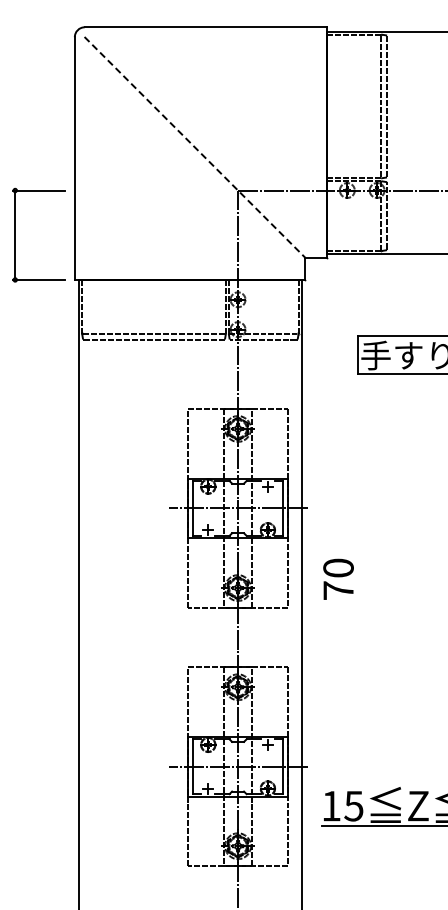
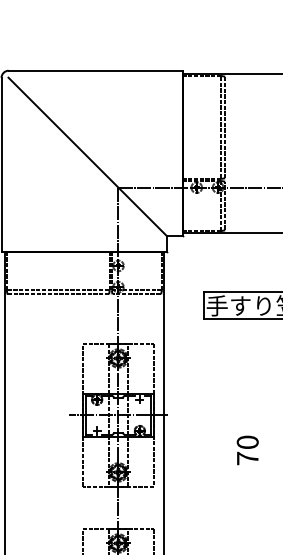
line: (195, 147) -> (87, 156), dashed -> solid
text: (338, 578) -> (247, 449), moved

